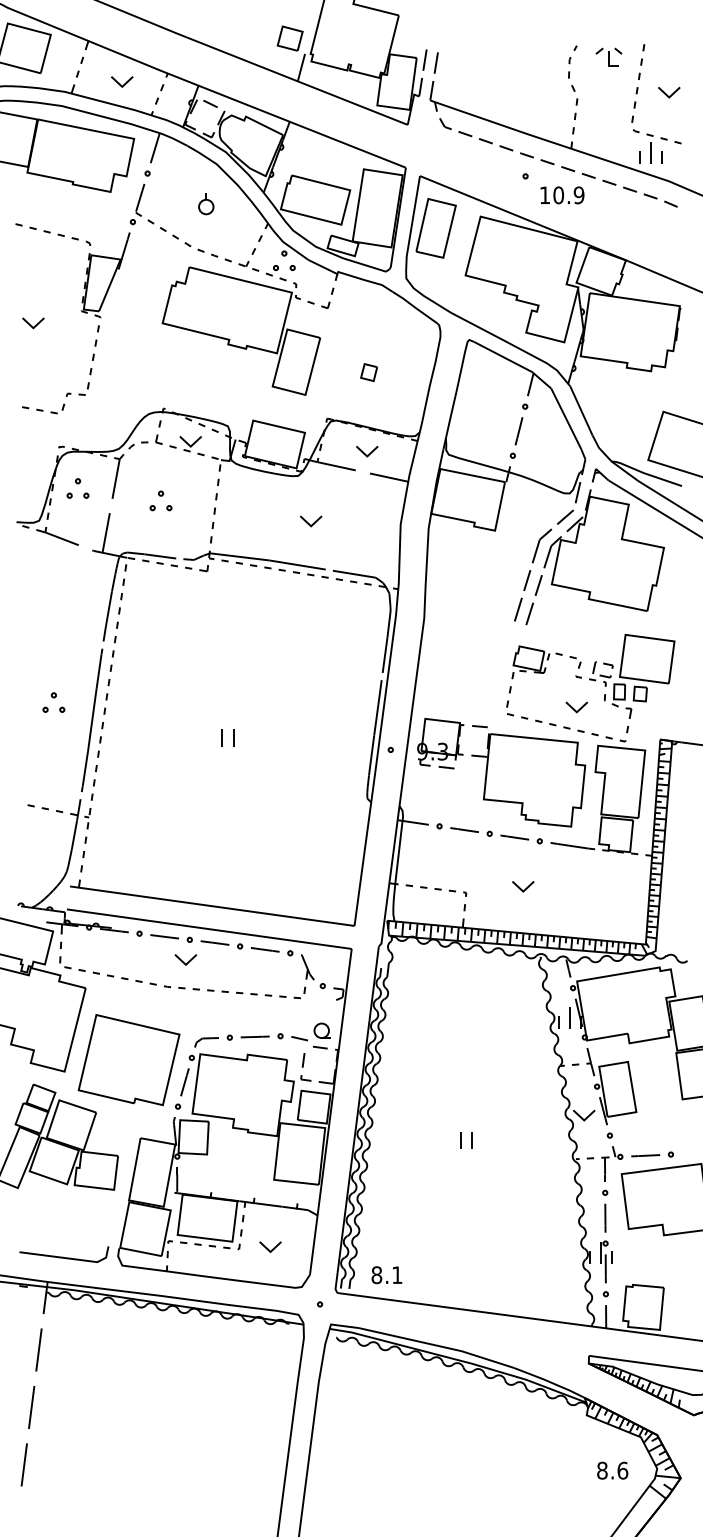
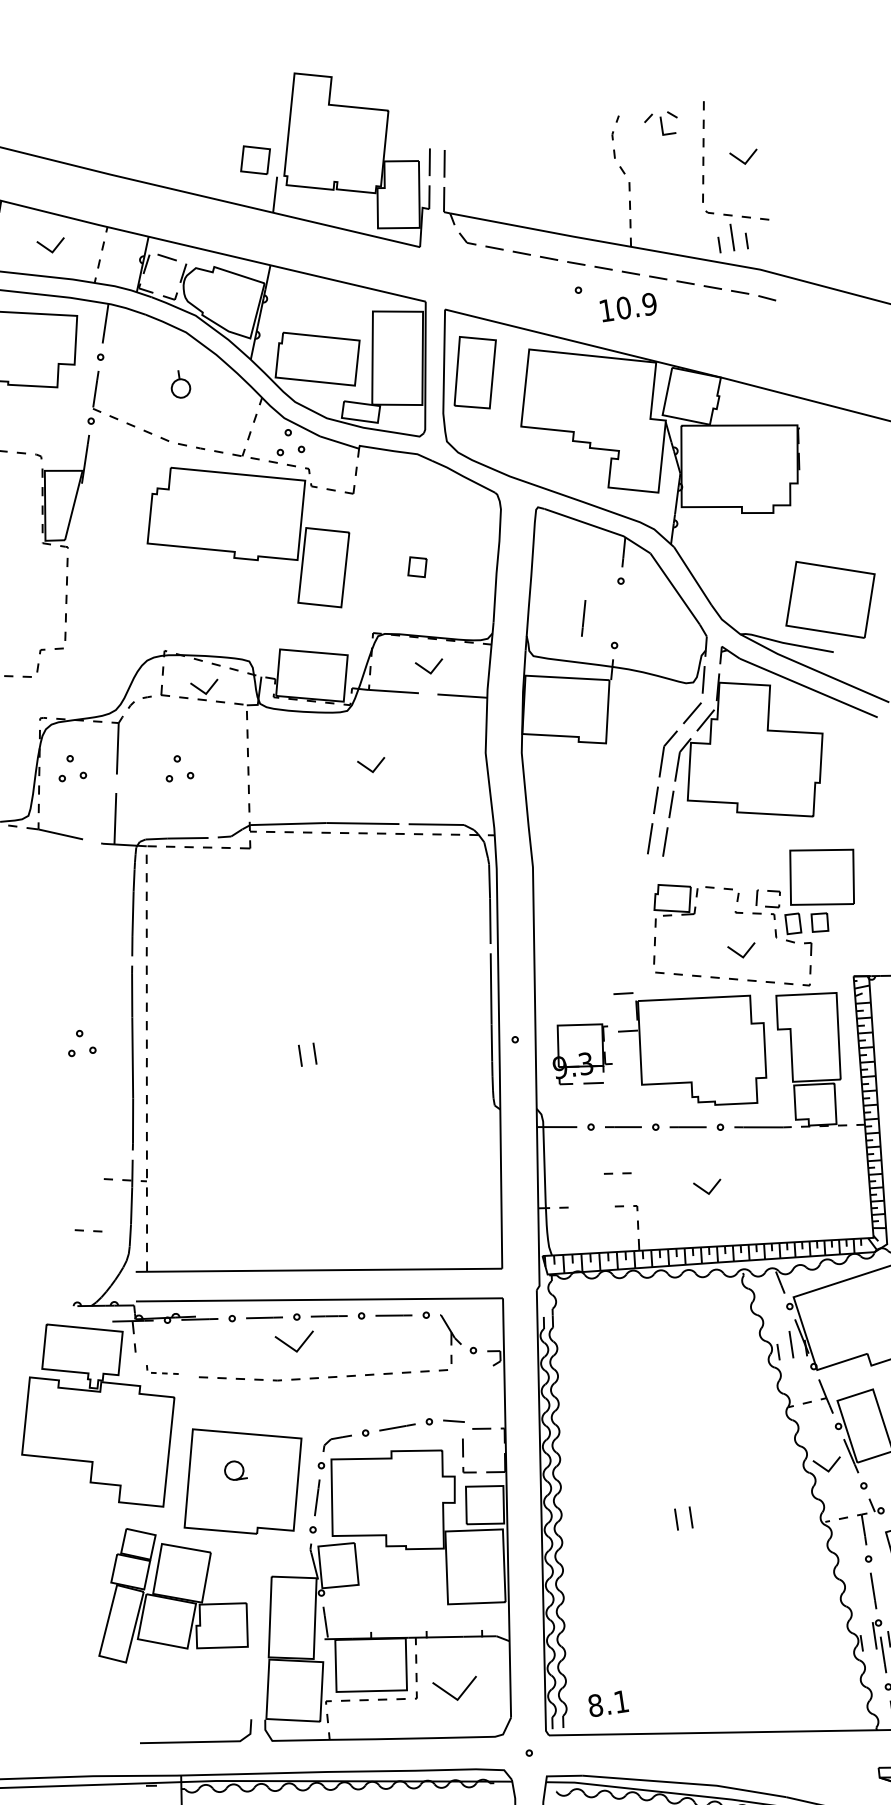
line: (518, 431) -> (583, 618), moved
part: (440, 743) -> (581, 1053), moved
part: (37, 807) -> (87, 1231), moved
part: (430, 888) -> (617, 1173), moved
part: (185, 959) -> (295, 1342), size x1.4
part: (79, 965) -> (162, 1369), size x0.6
part: (321, 1030) -> (233, 1470), moved
part: (270, 1246) -> (455, 1689), size x1.6

